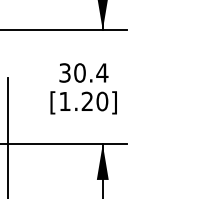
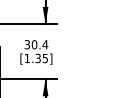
text: (94, 101) -> (41, 58), [1.20] -> [1.35]

